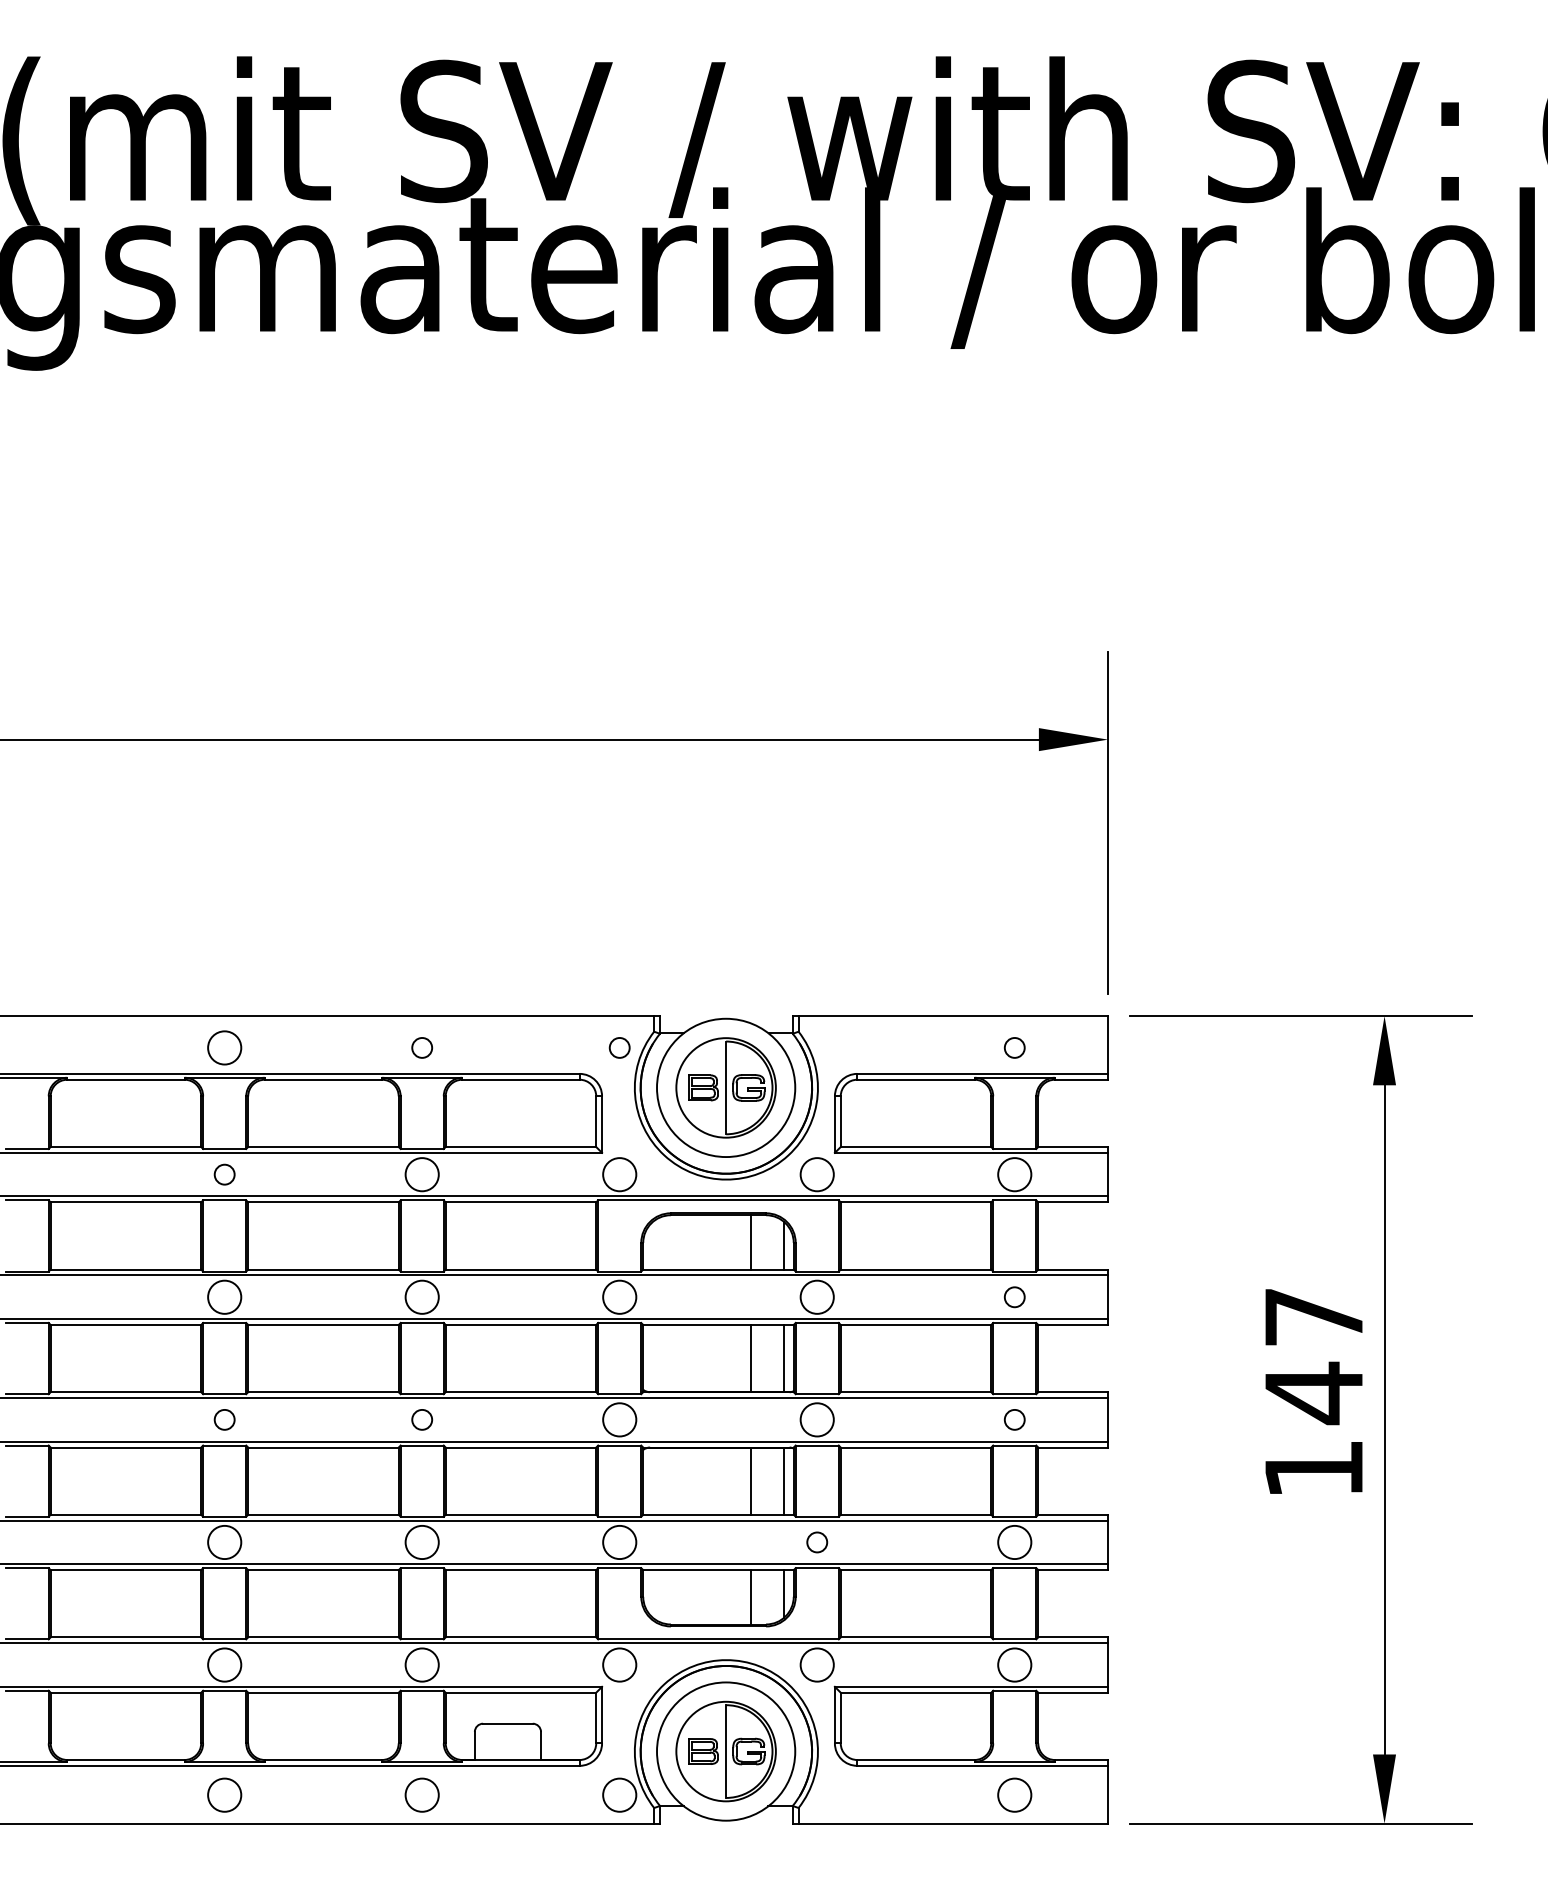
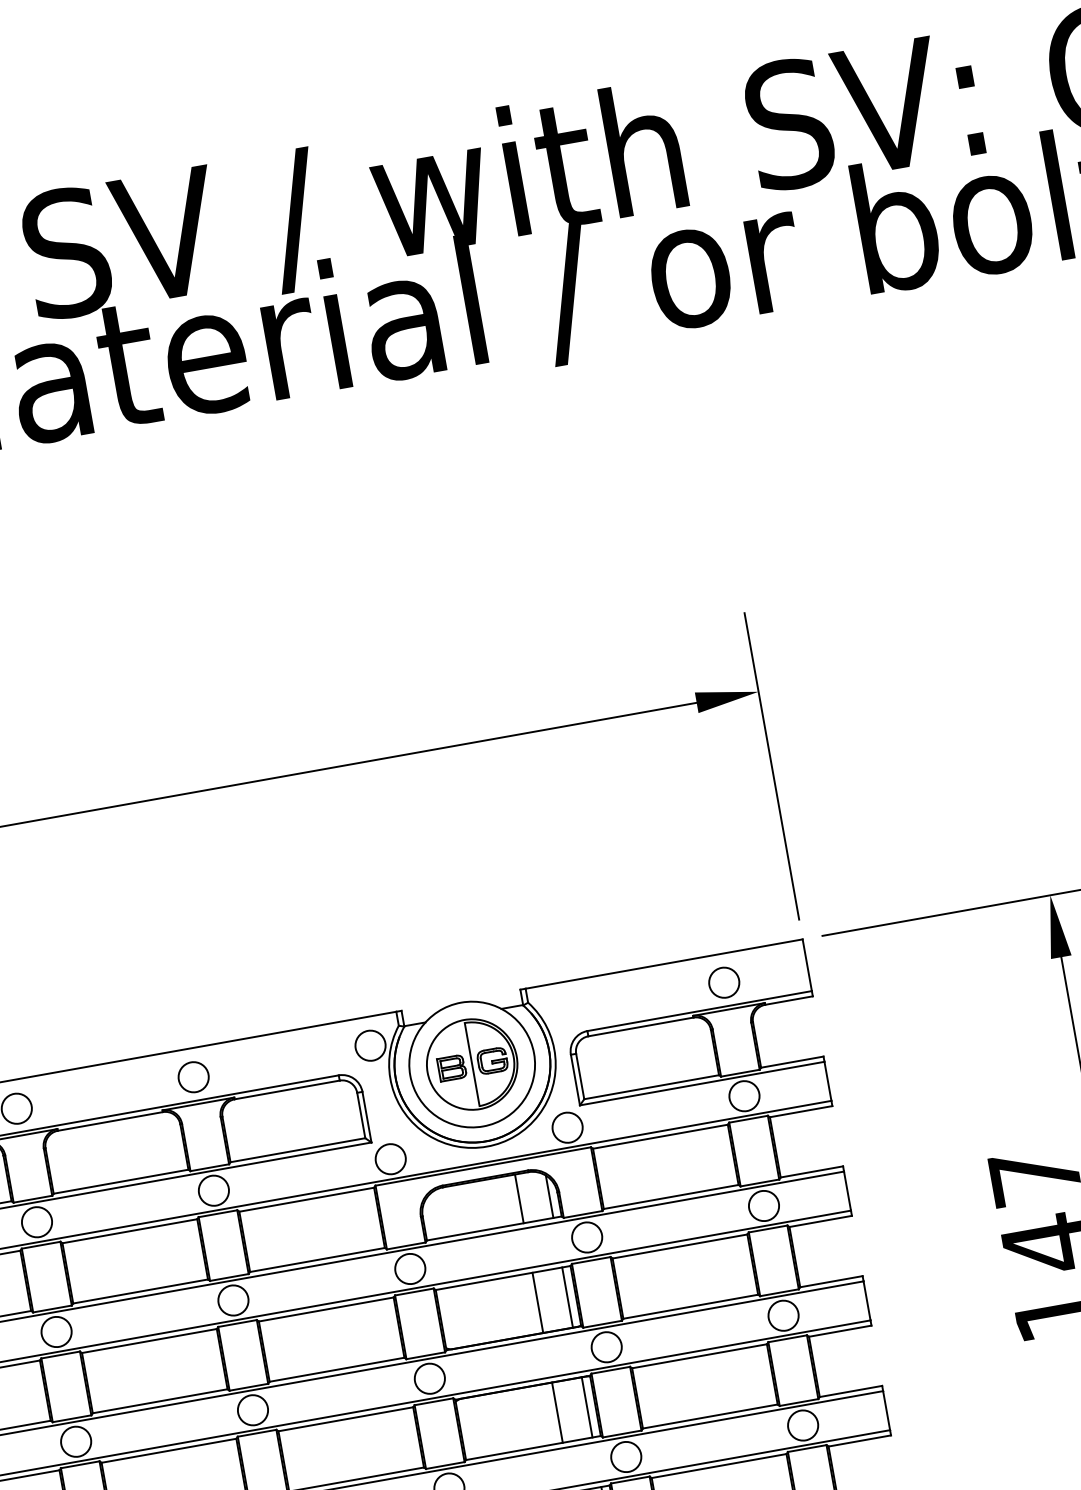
circle: (421, 1047) -> (192, 1076), size x1.67
circle: (619, 1047) -> (370, 1045), size x1.67
circle: (1014, 1047) -> (723, 982), size x1.67
circle: (224, 1174) -> (36, 1222), size x1.67
circle: (1014, 1296) -> (763, 1205), size x1.67
circle: (224, 1419) -> (75, 1441), size x1.67
circle: (421, 1419) -> (252, 1410), size x1.67
circle: (1014, 1419) -> (783, 1315), size x1.67
circle: (816, 1542) -> (625, 1457), size x1.67

